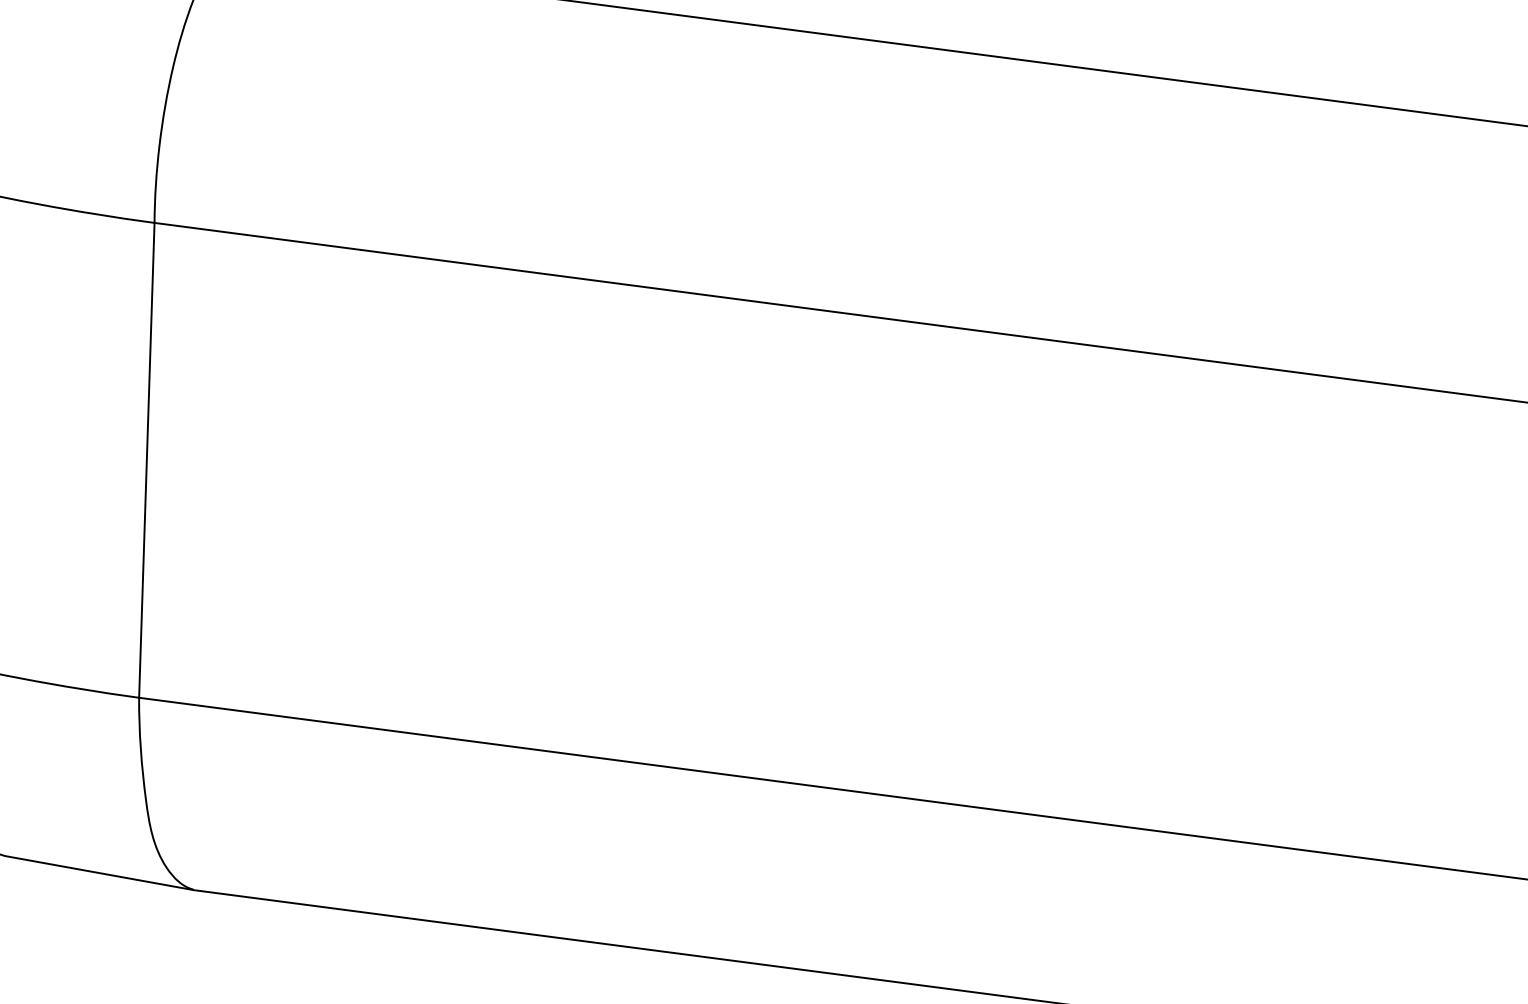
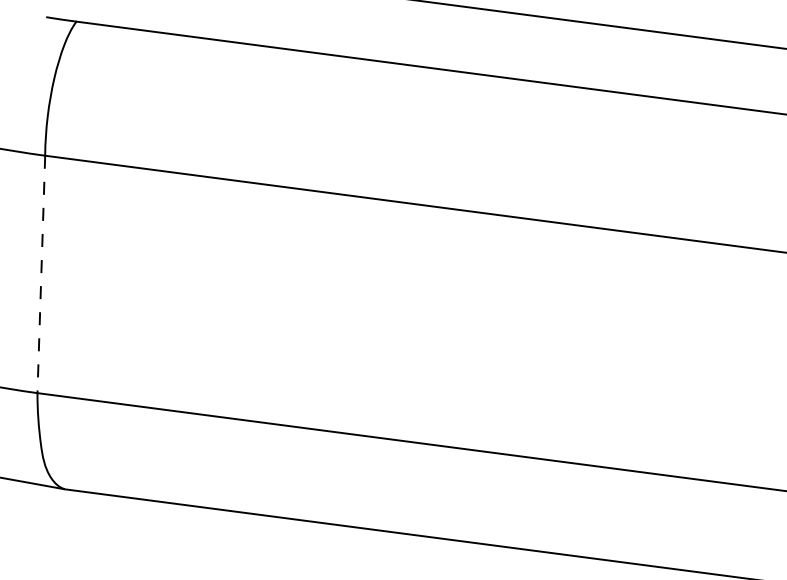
line: (147, 460) -> (41, 274), solid -> dashed

